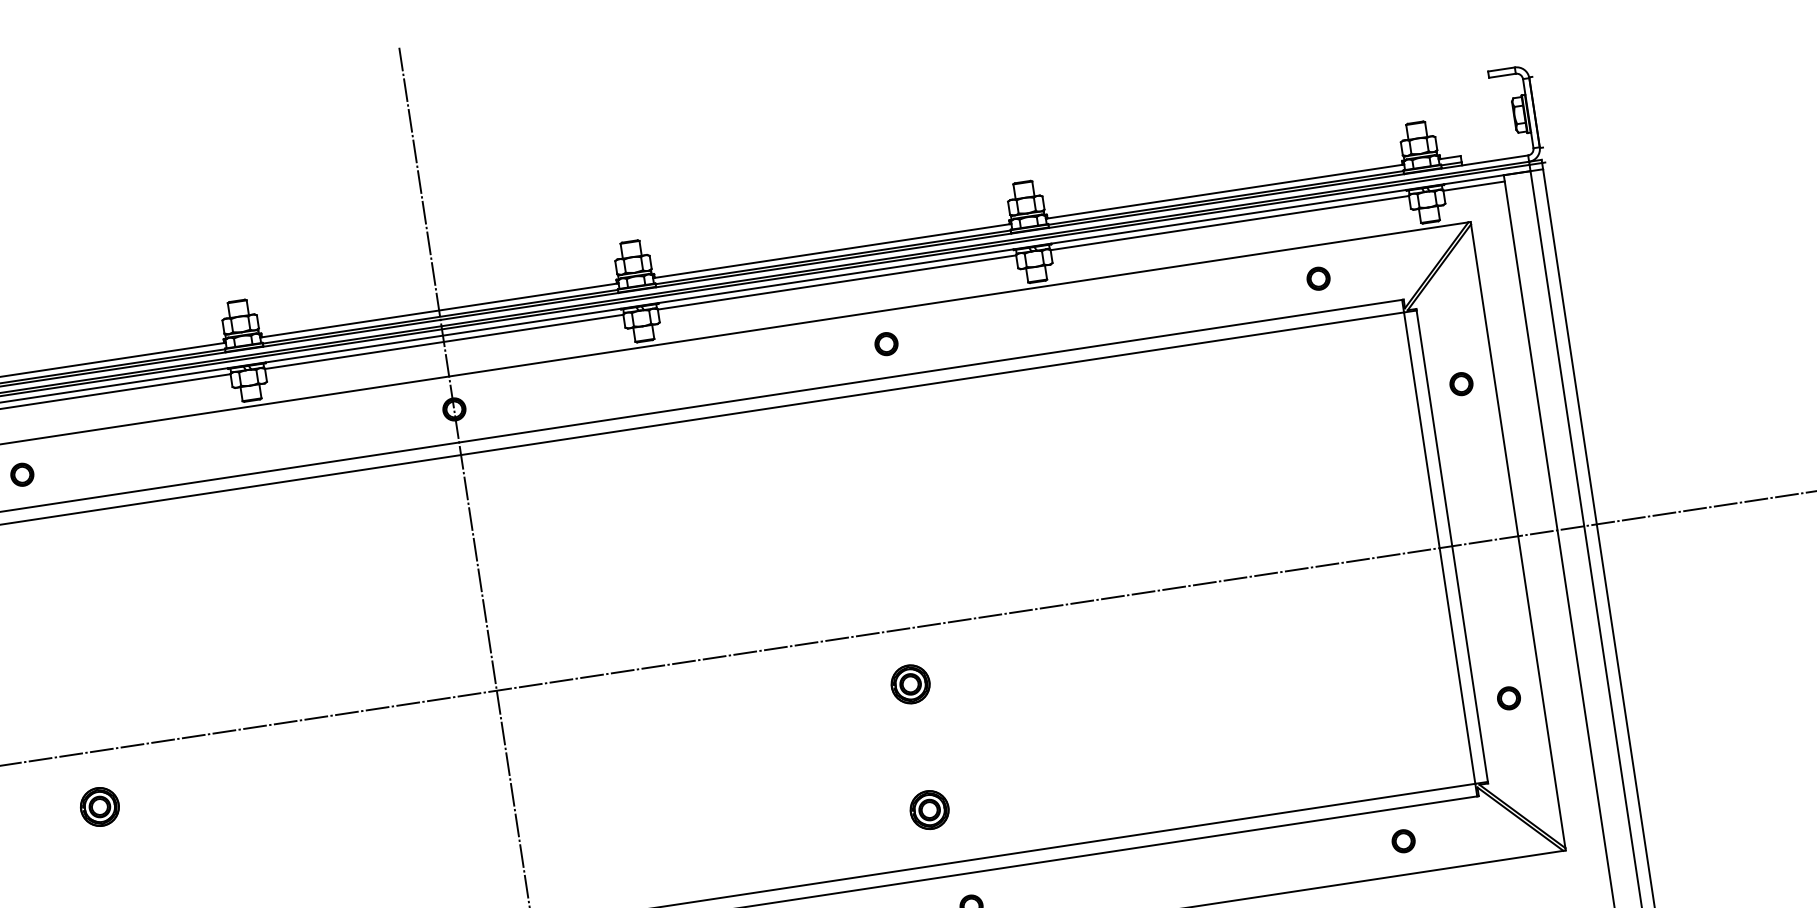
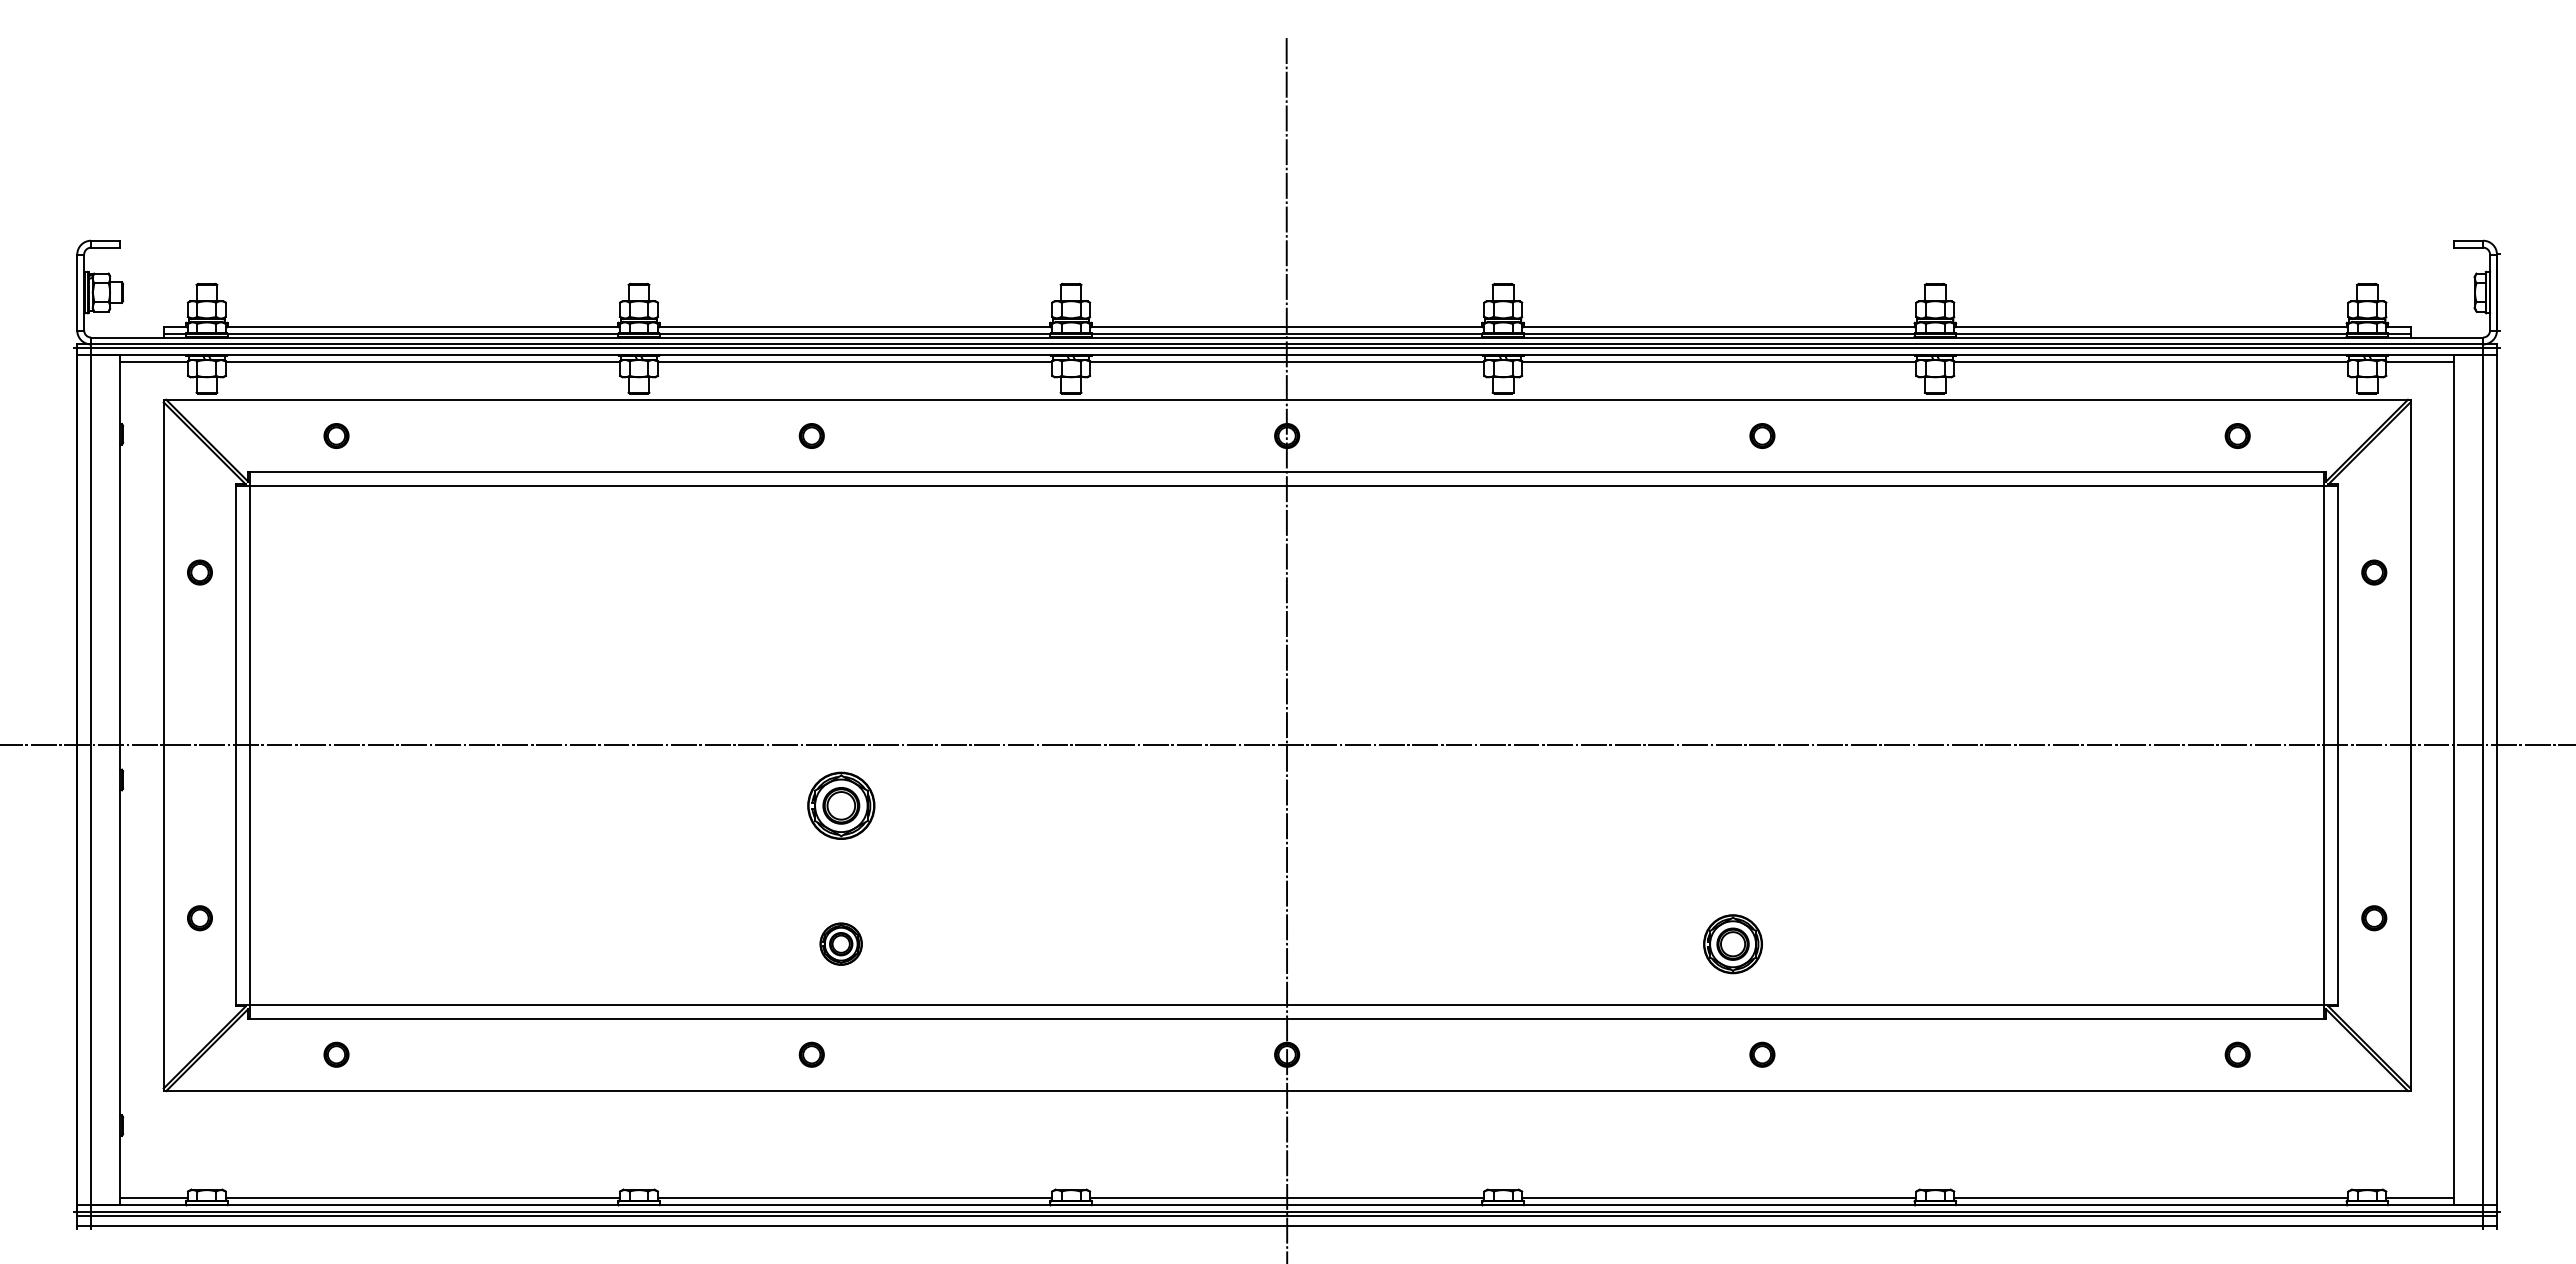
part: (910, 684) -> (1732, 805), removed
part: (99, 806) -> (840, 805), size x1.6
part: (929, 809) -> (1732, 943), size x1.4

